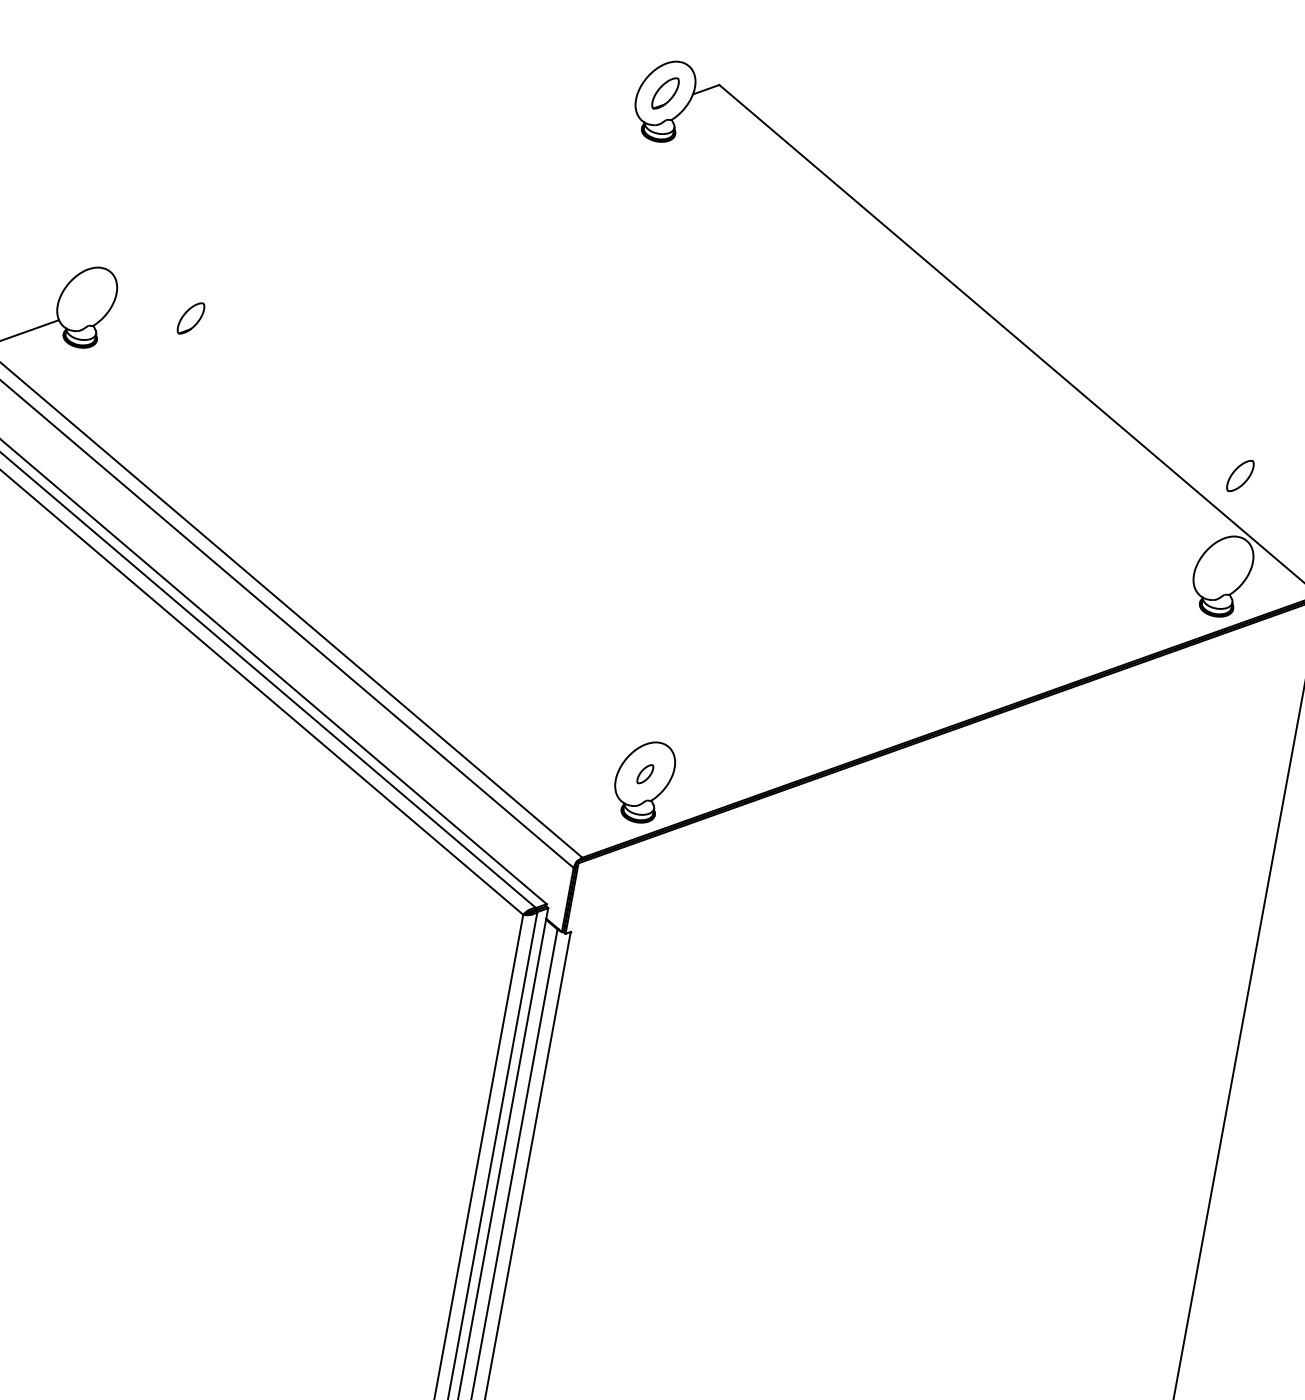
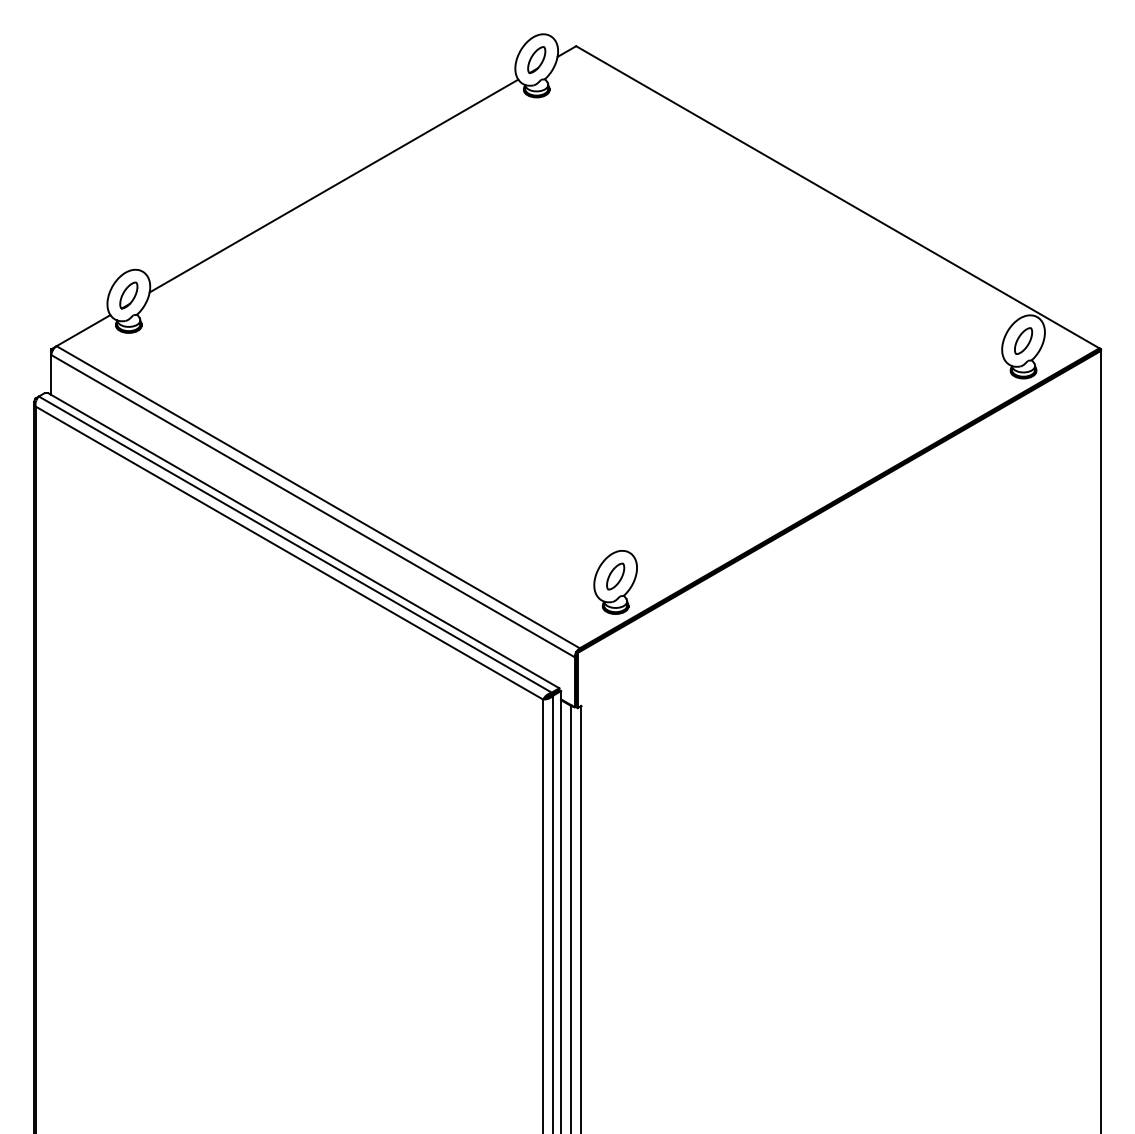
line: (375, 206) -> (333, 185), added
part: (190, 318) -> (128, 295), moved
part: (1240, 475) -> (1023, 340), moved
part: (644, 774) -> (615, 576), size x1.67

